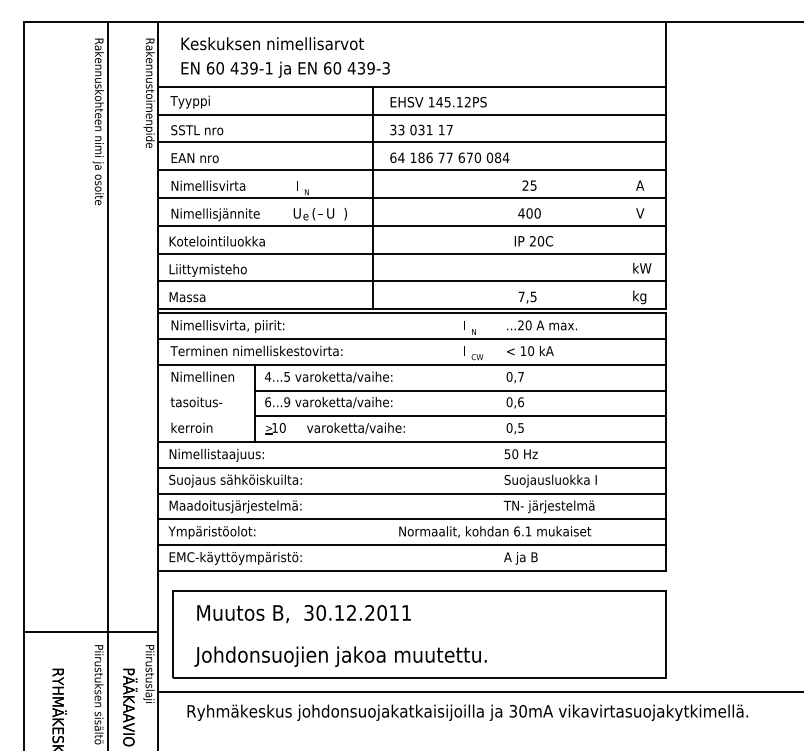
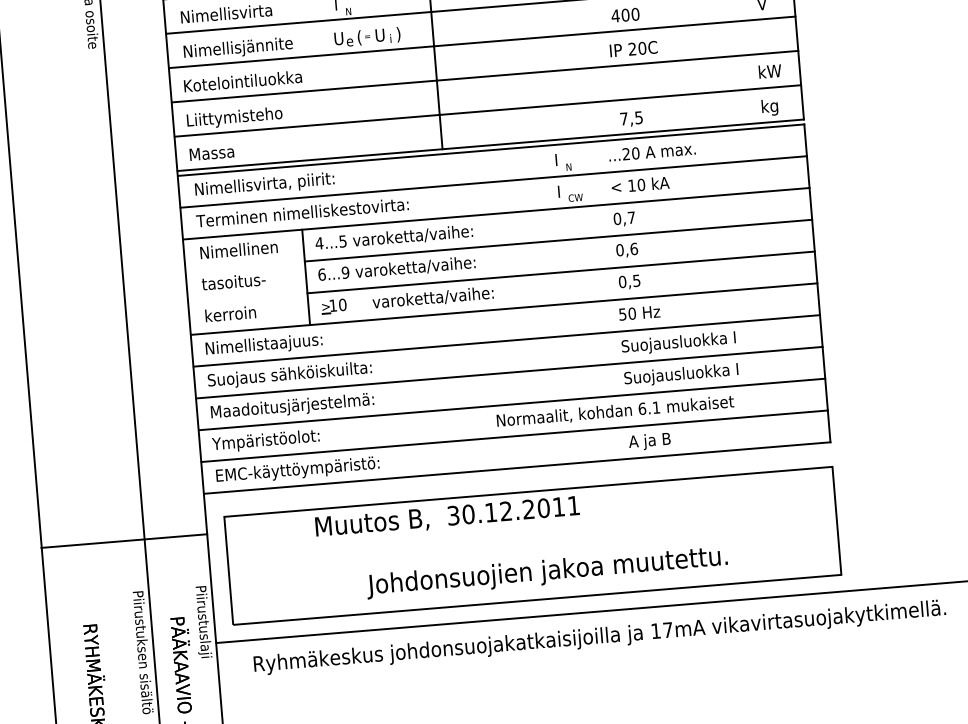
text: (549, 506) -> (679, 374), TN- järjestelmä -> Suojausluokka I
text: (303, 614) -> (446, 518), moved
line: (91, 631) -> (124, 540), moved
text: (340, 656) -> (547, 572), moved
text: (517, 711) -> (661, 630), 30mA -> 17mA

